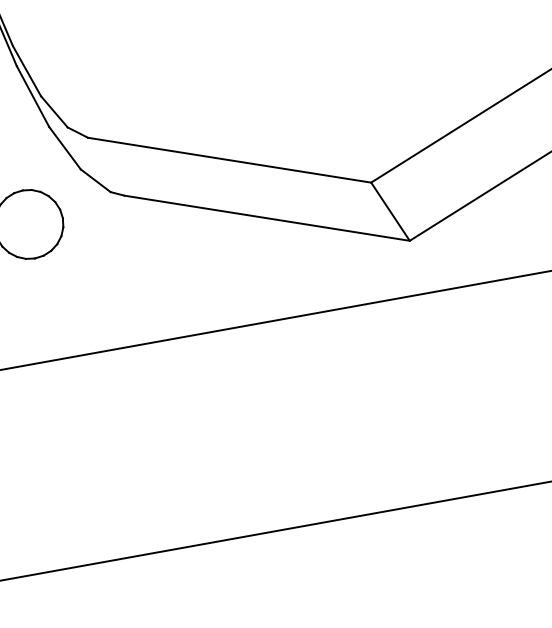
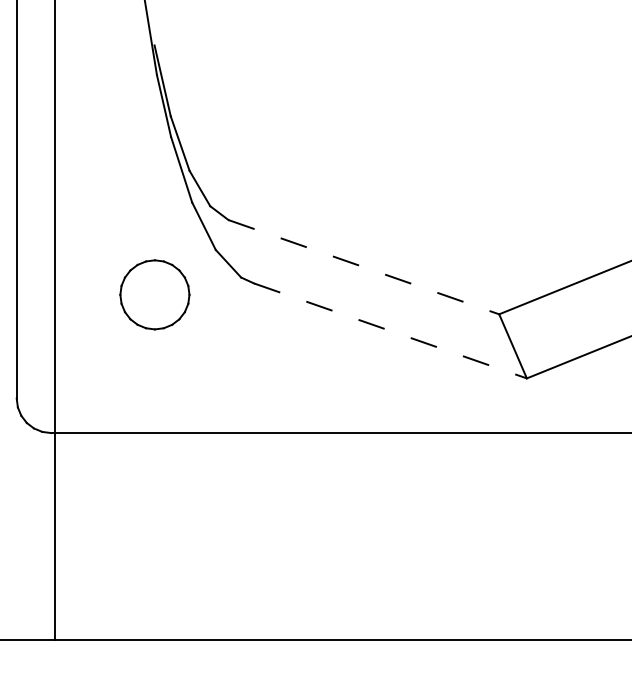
line: (230, 160) -> (364, 267), solid -> dashed
line: (267, 218) -> (390, 331), solid -> dashed

